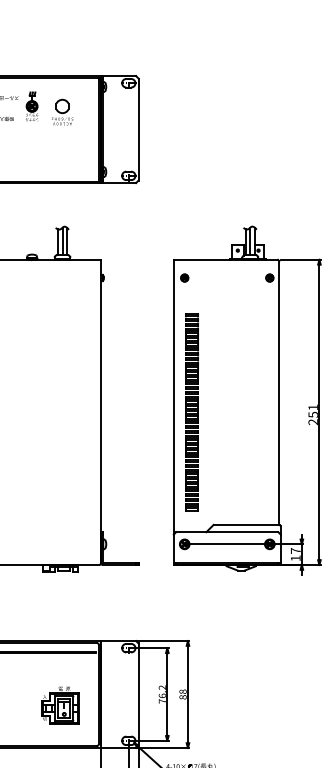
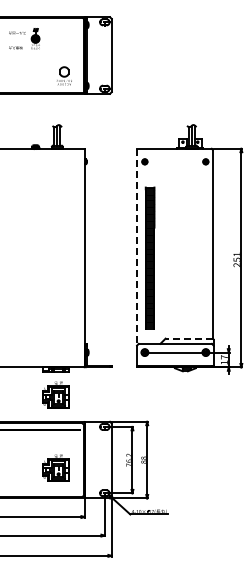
part: (62, 111) -> (64, 75), moved
line: (174, 397) -> (137, 247), solid -> dashed
line: (246, 524) -> (189, 338), solid -> dashed
part: (59, 602) -> (55, 394), added

